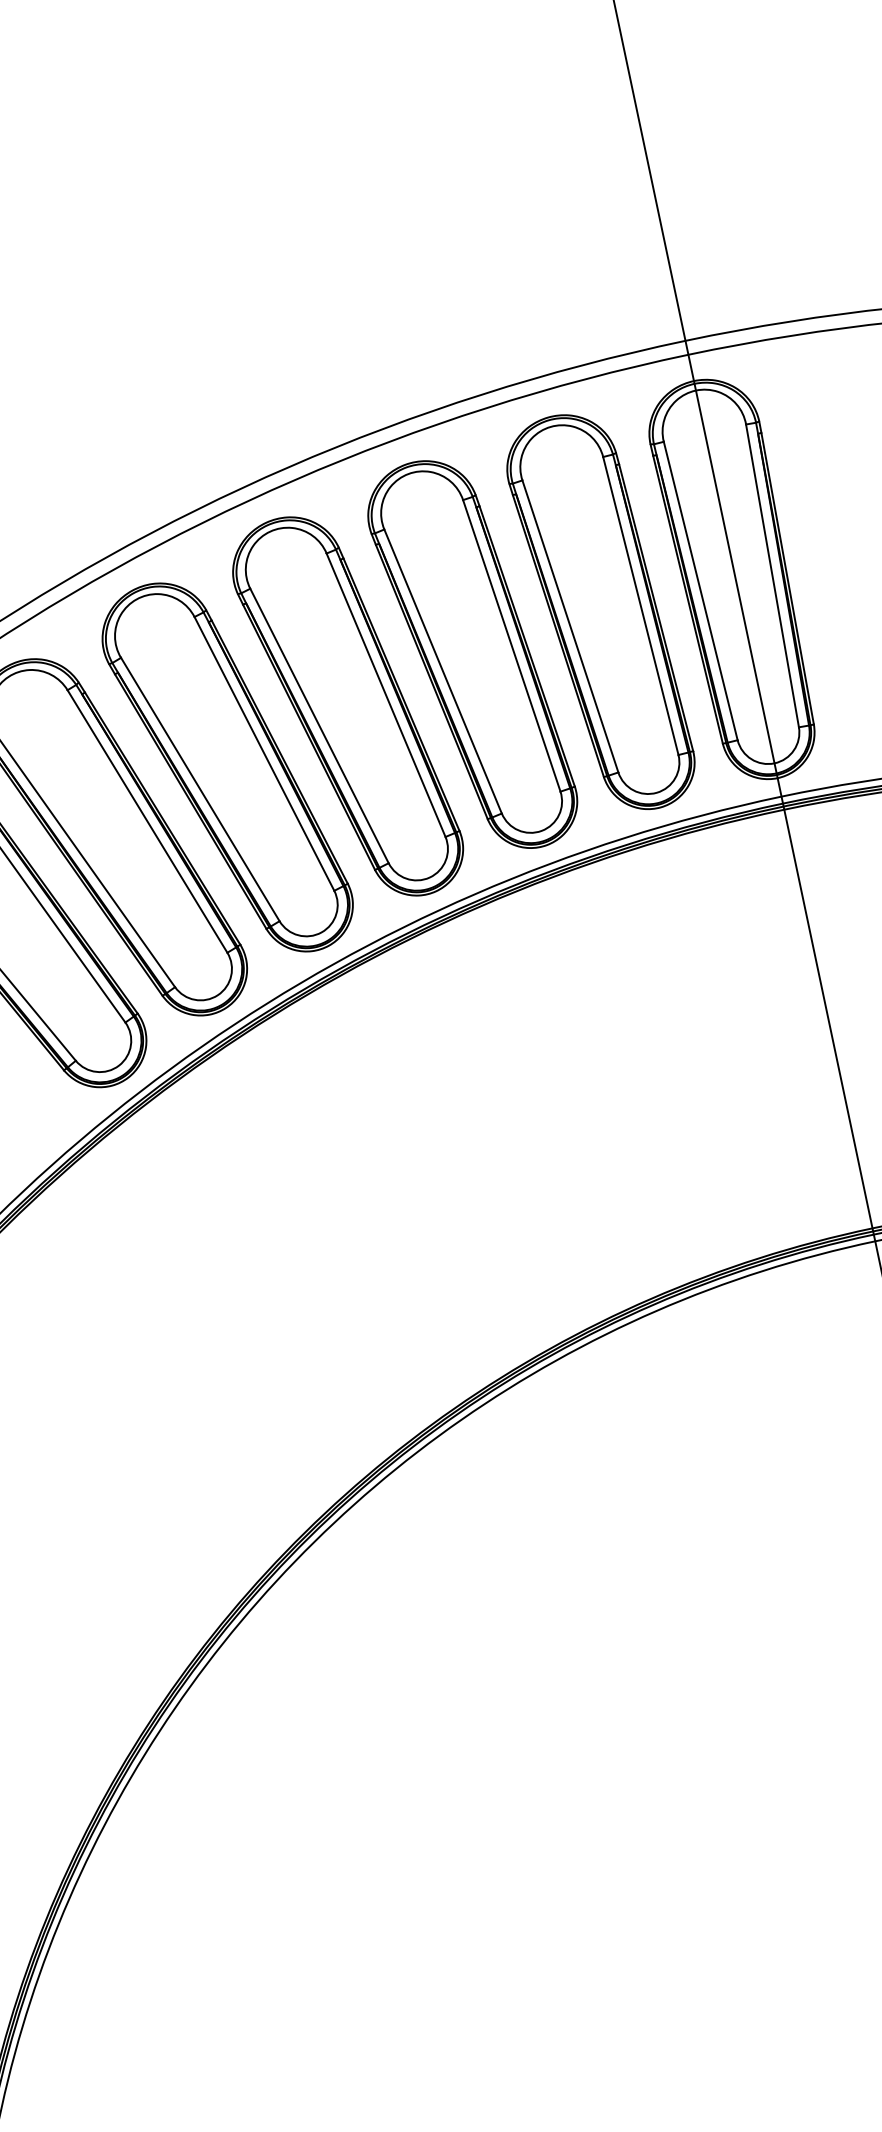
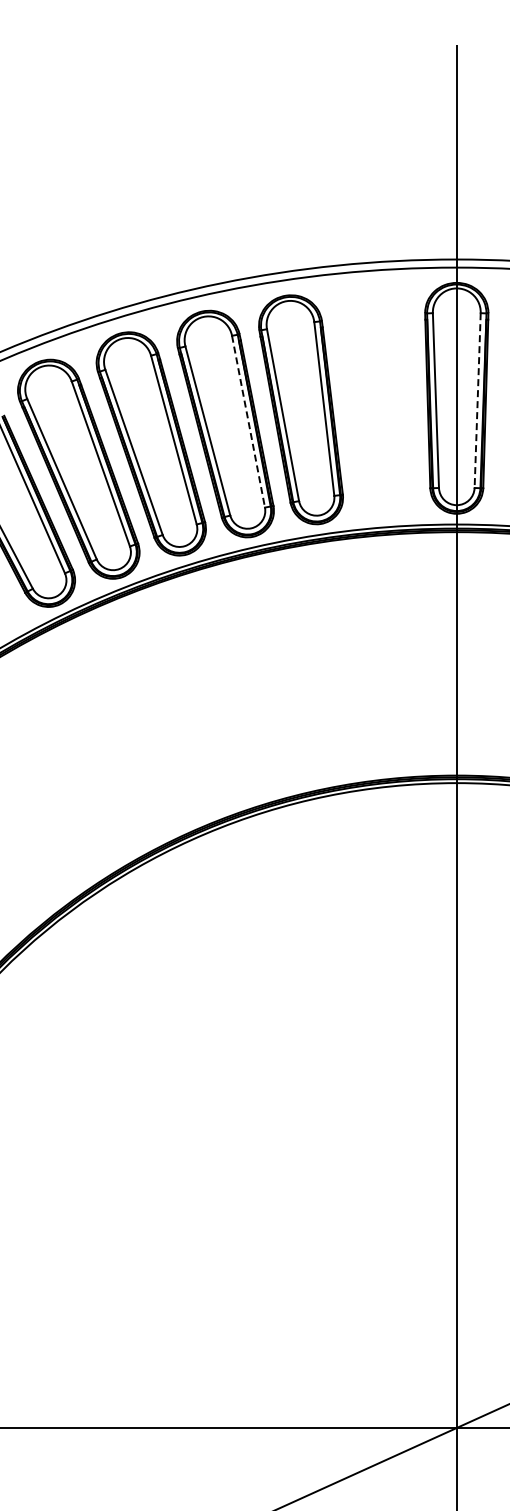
line: (772, 577) -> (477, 401), solid -> dashed
part: (600, 613) -> (377, 401), removed
line: (386, 696) -> (248, 422), solid -> dashed

